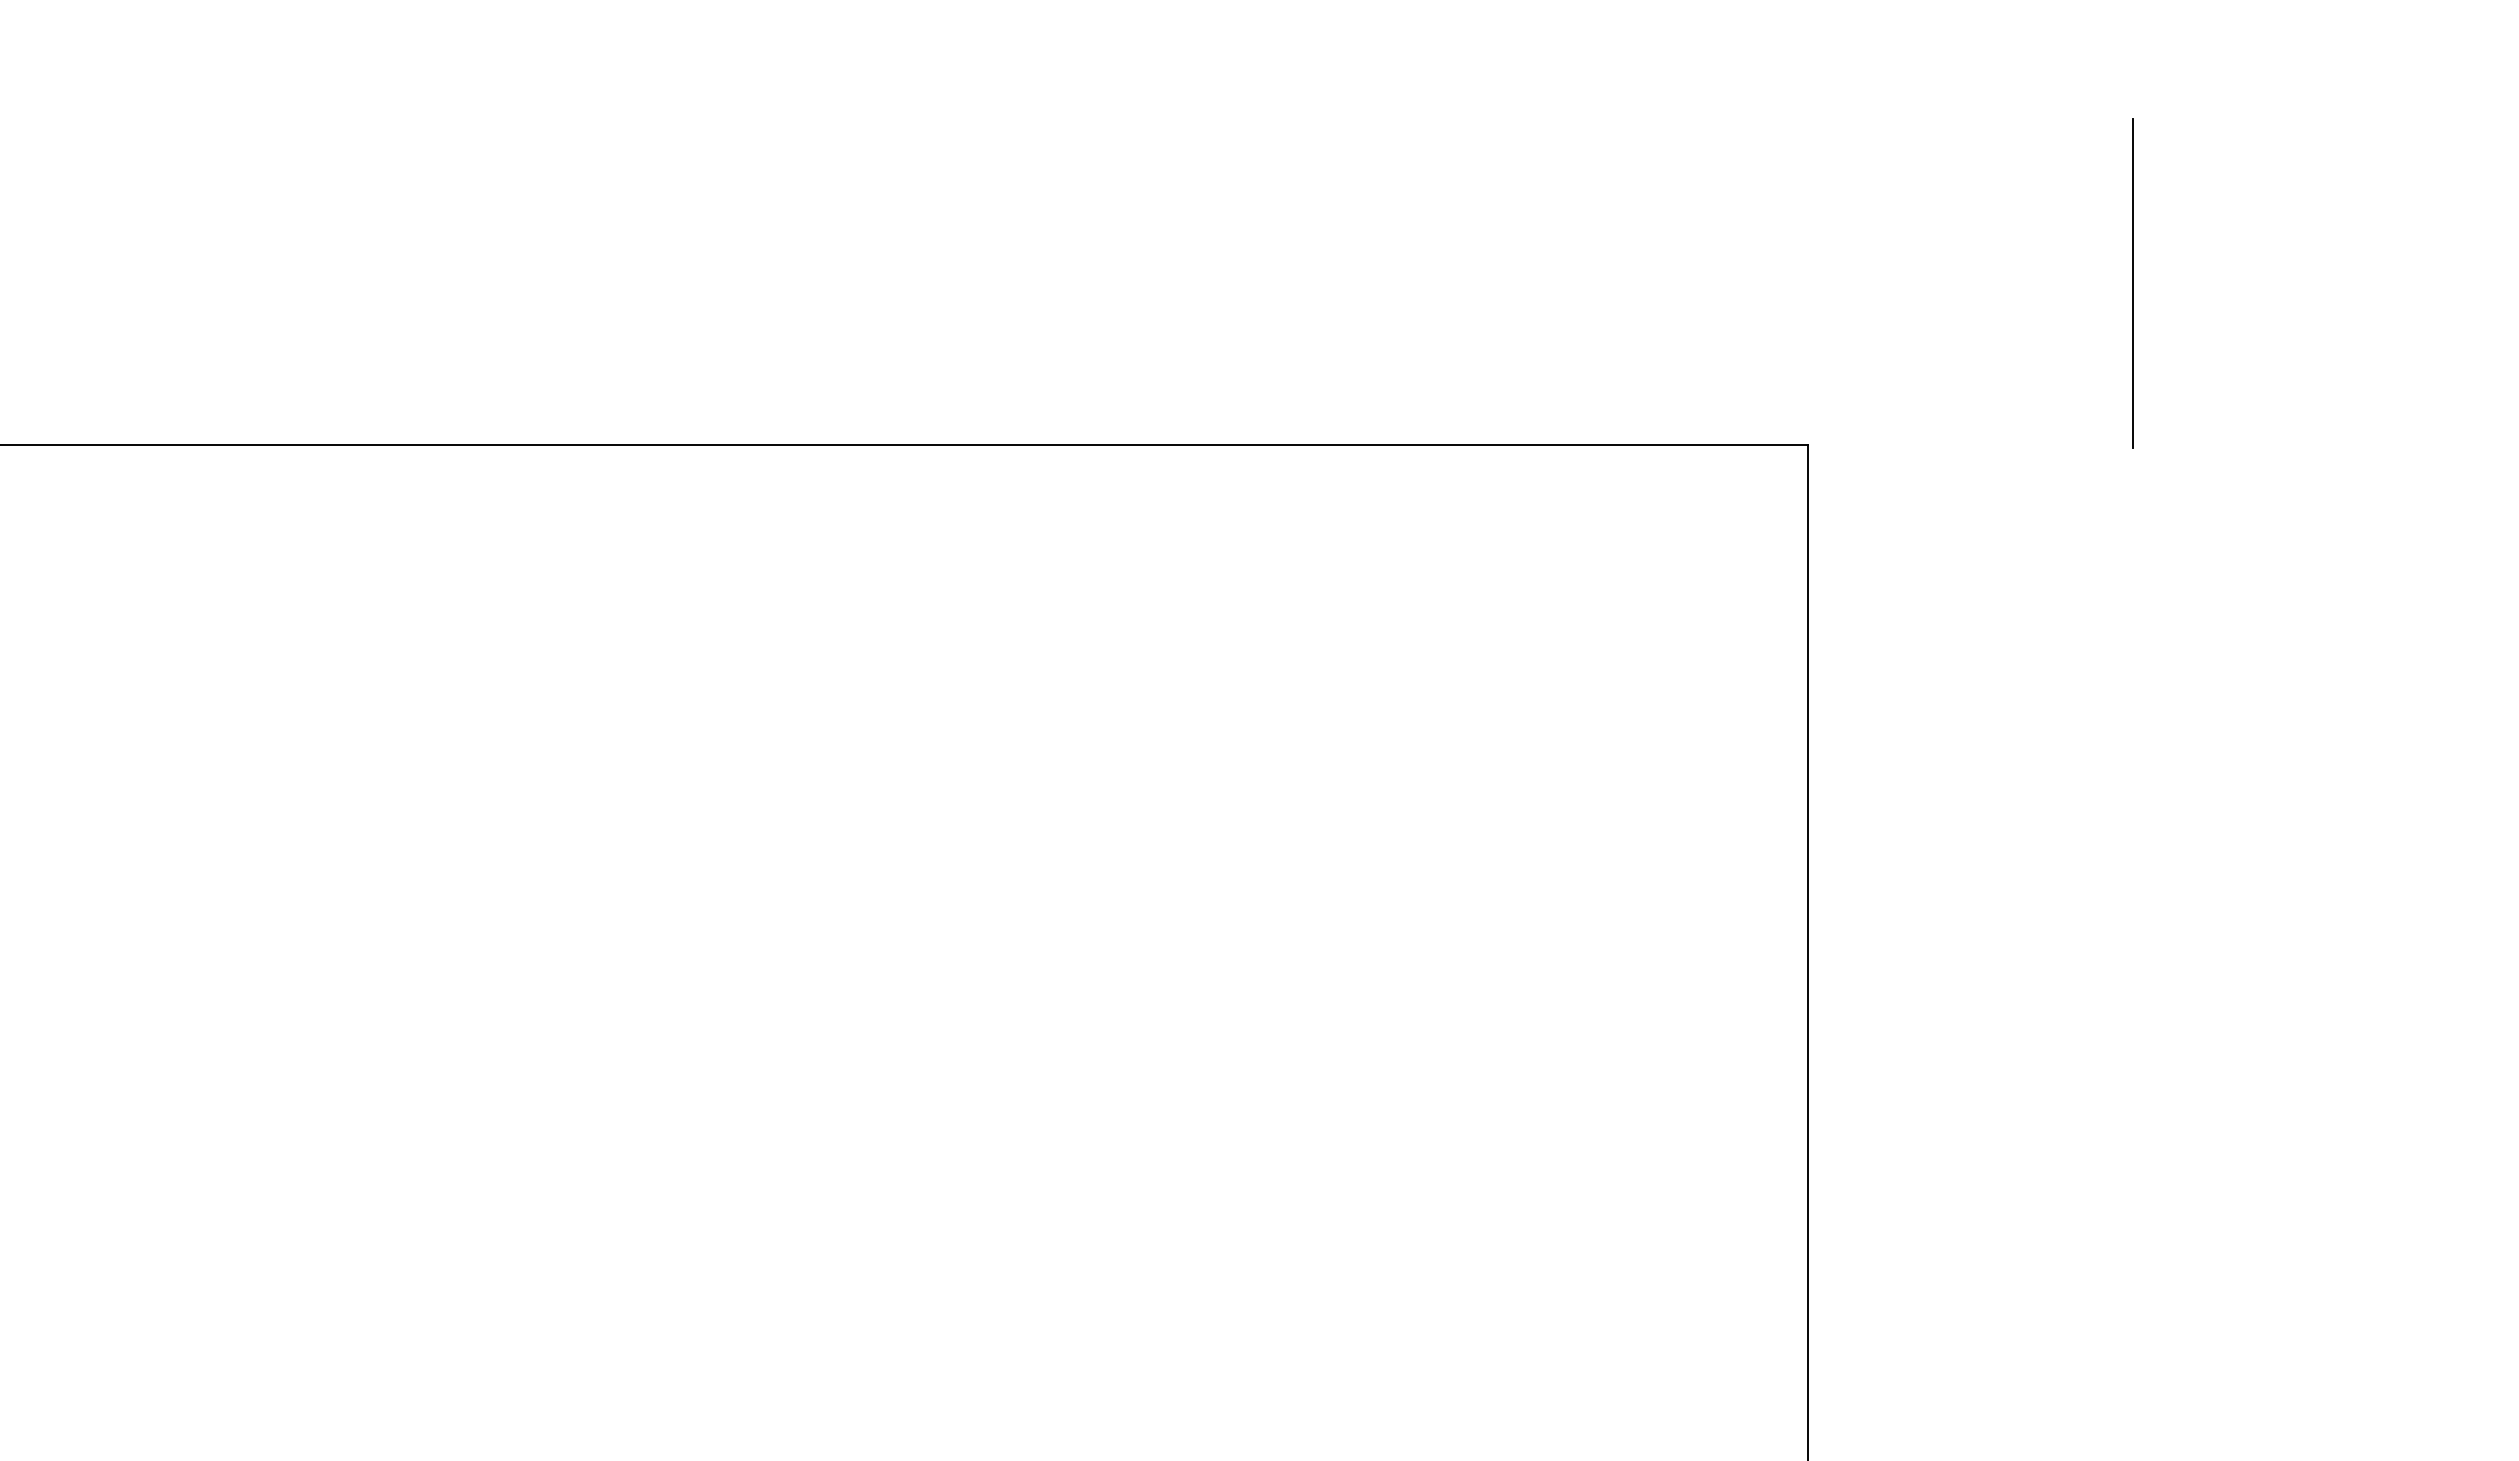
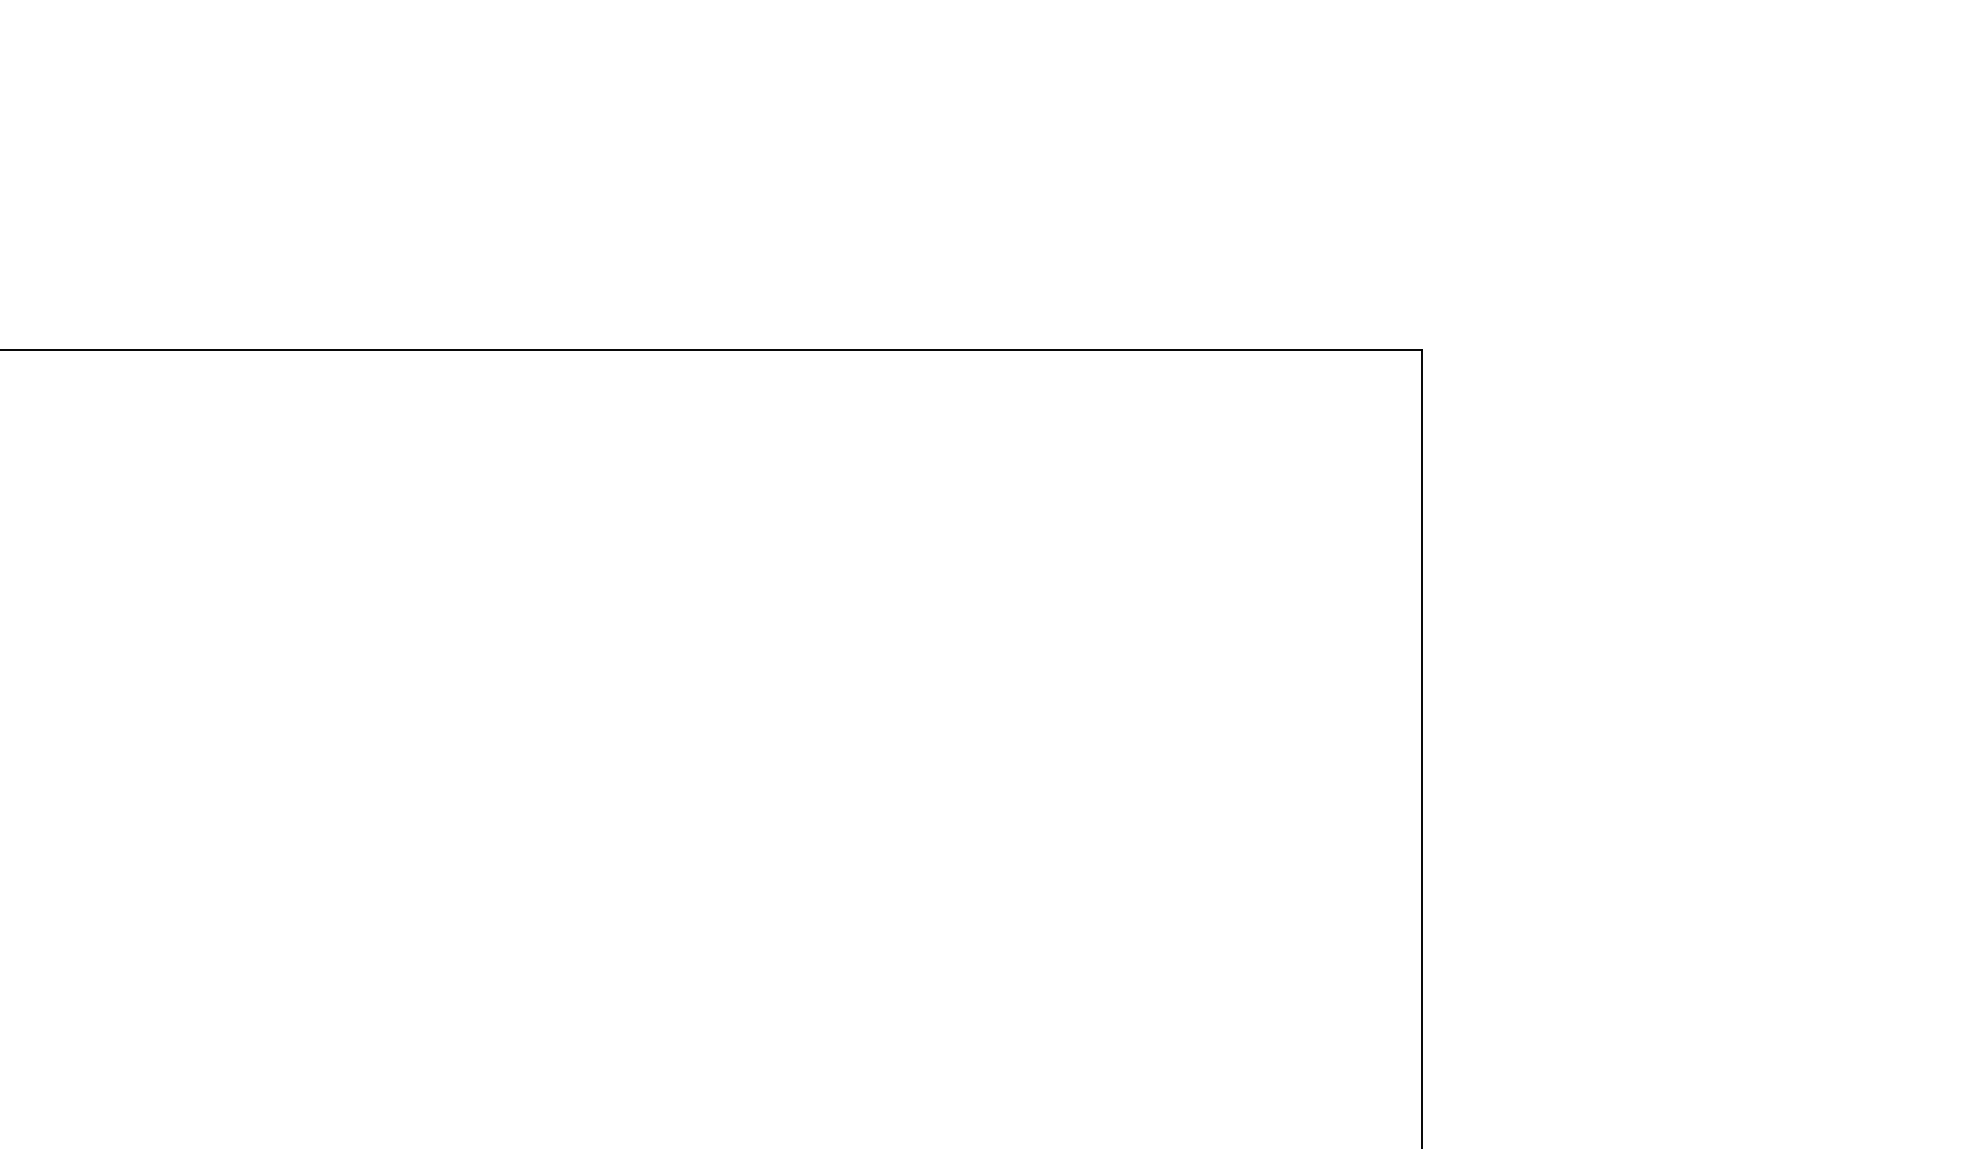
line: (2133, 283) -> (1677, 223), removed

